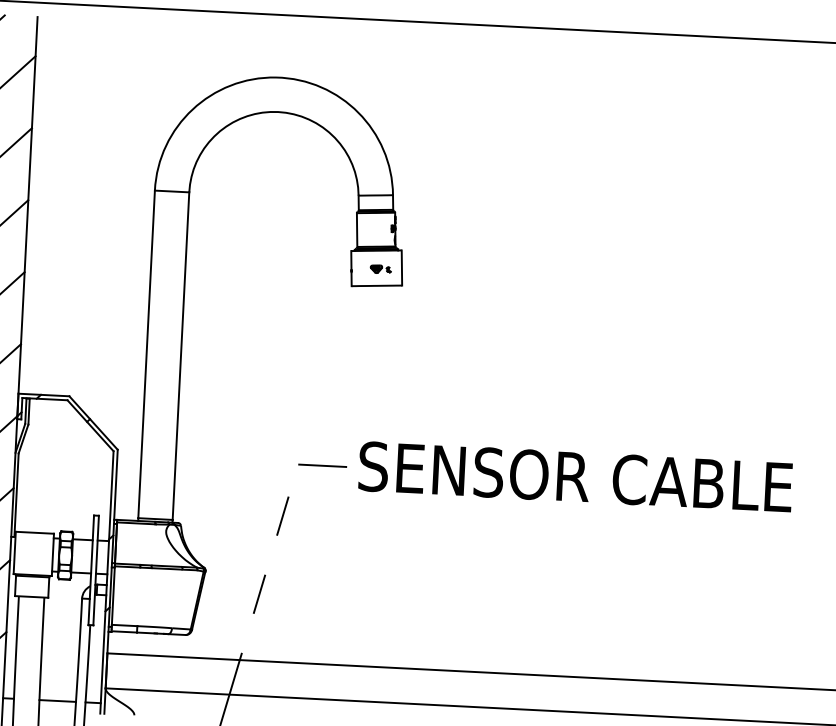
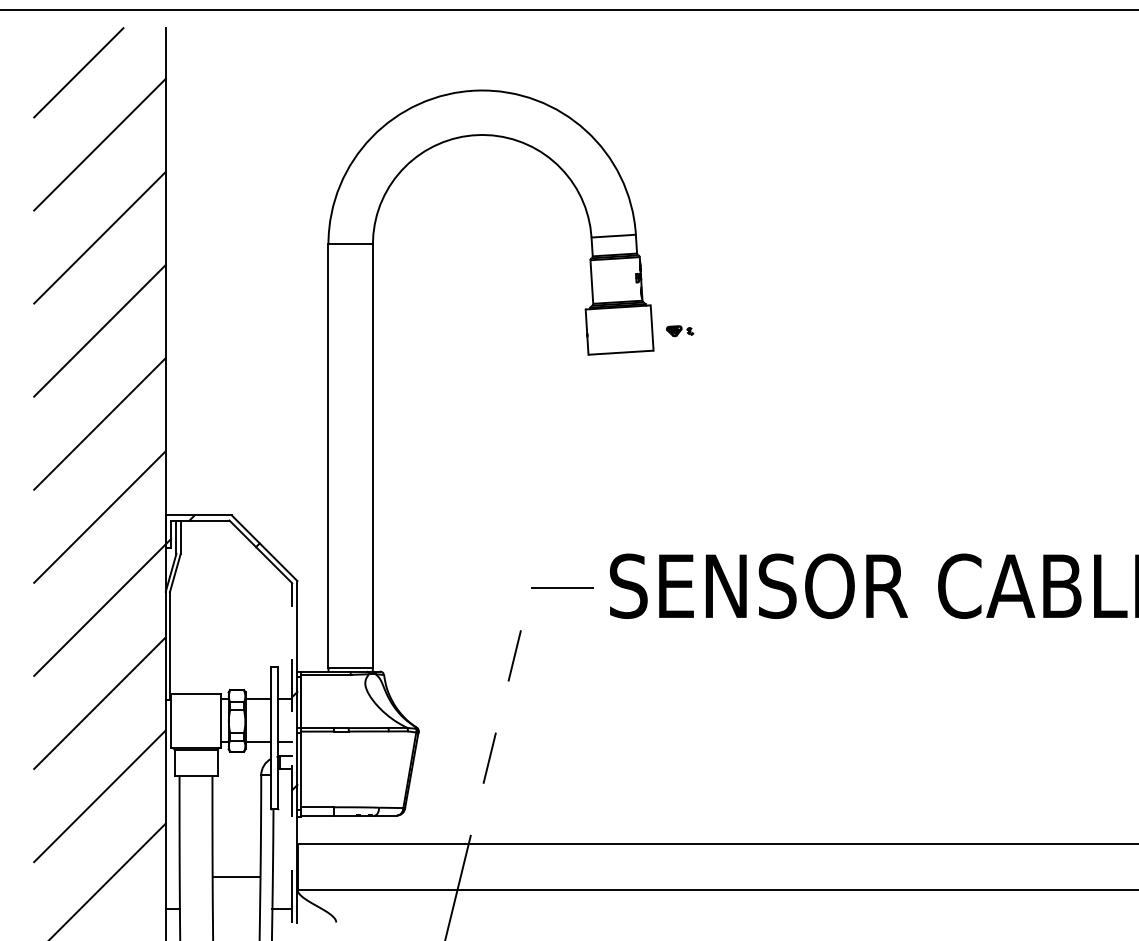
part: (381, 269) -> (680, 331), moved
line: (107, 582) -> (292, 752), solid -> dashed
line: (57, 701) -> (236, 877), moved

